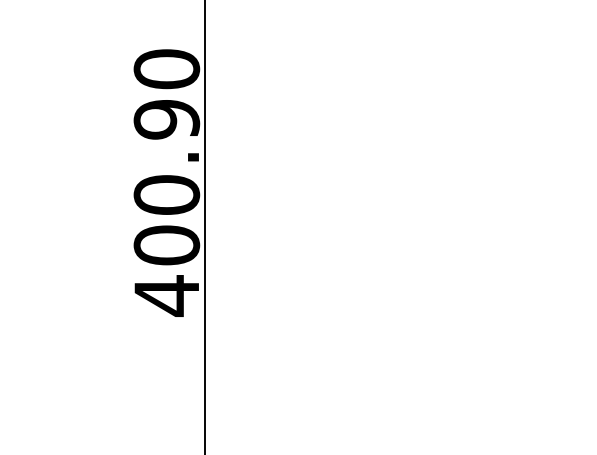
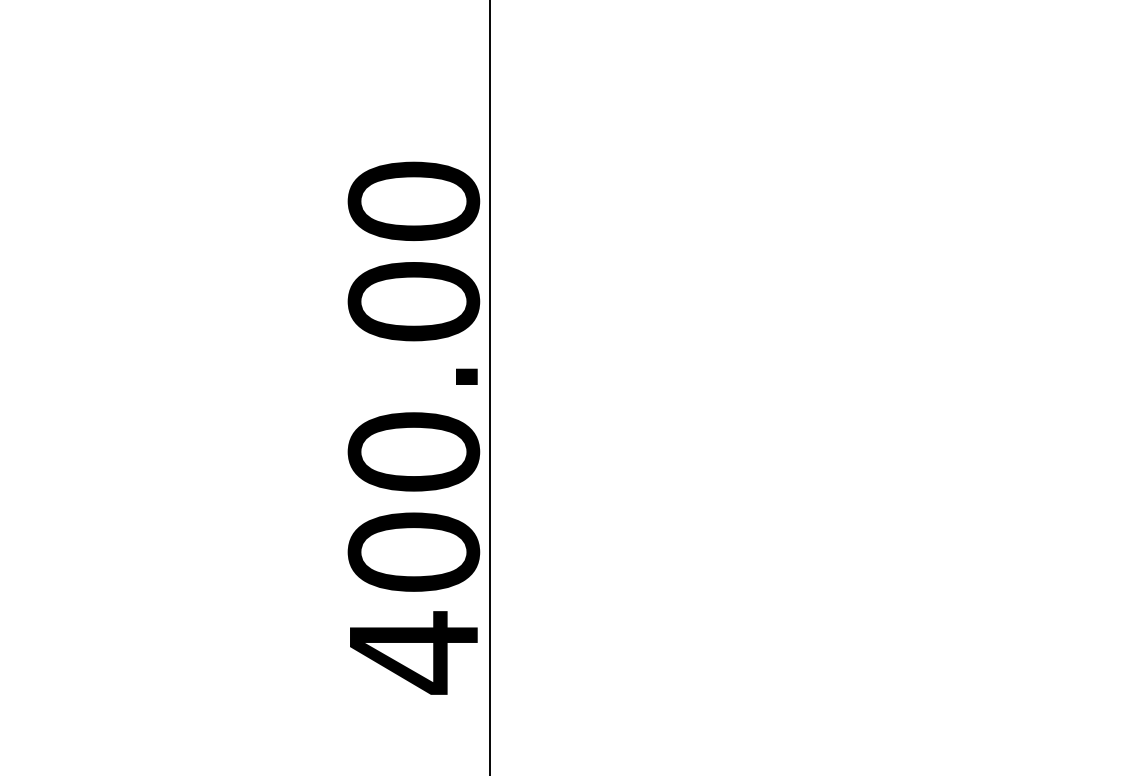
text: (166, 119) -> (413, 301), 400.90 -> 400.00

